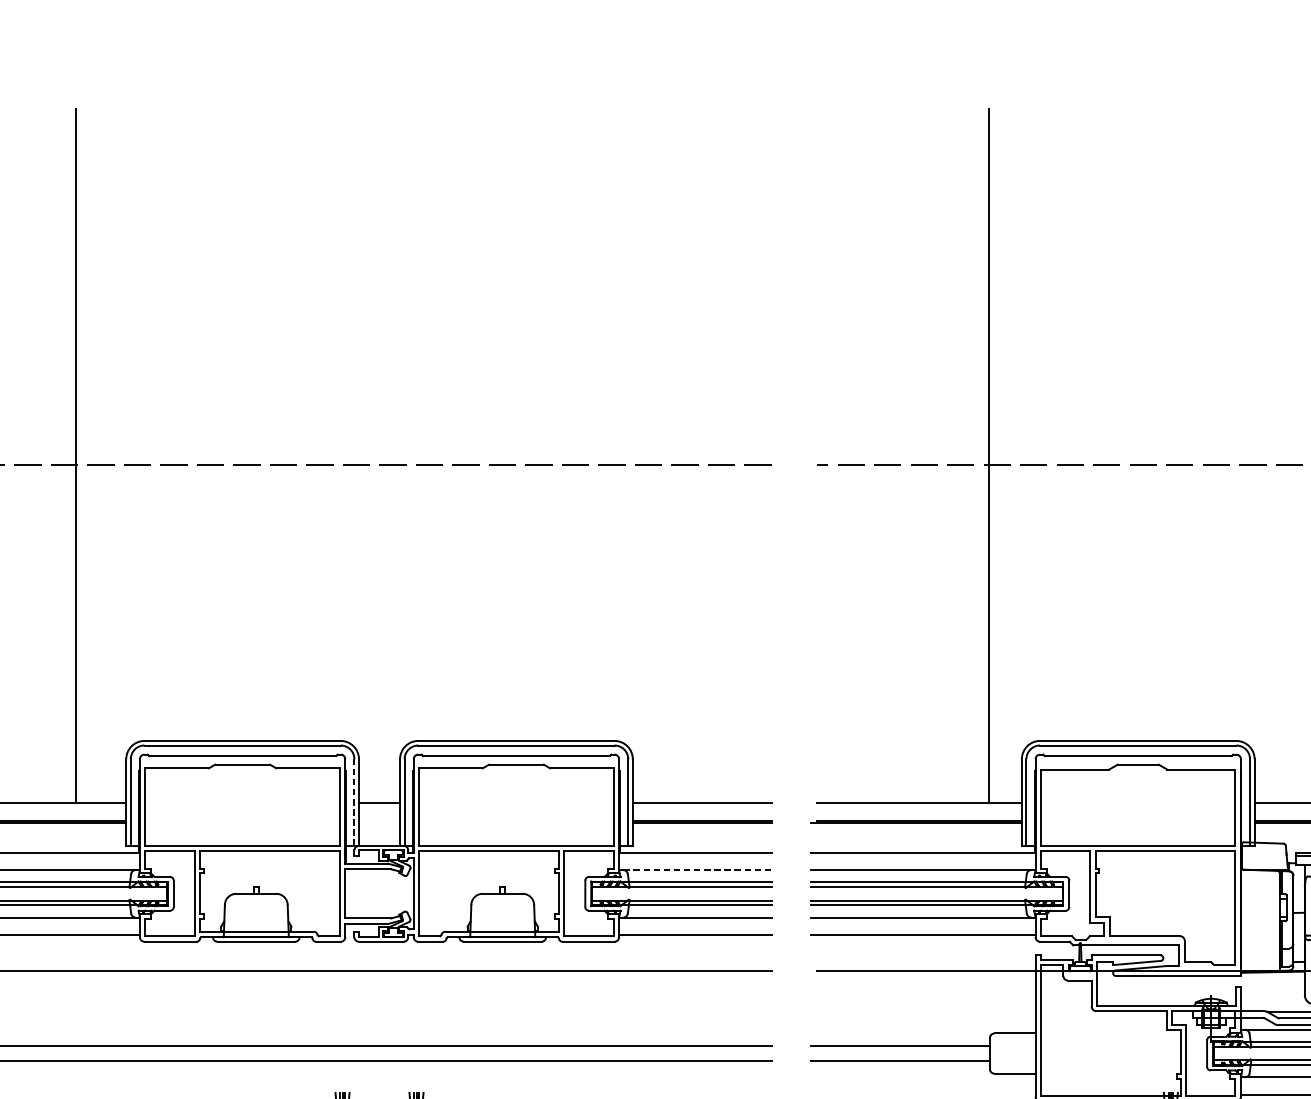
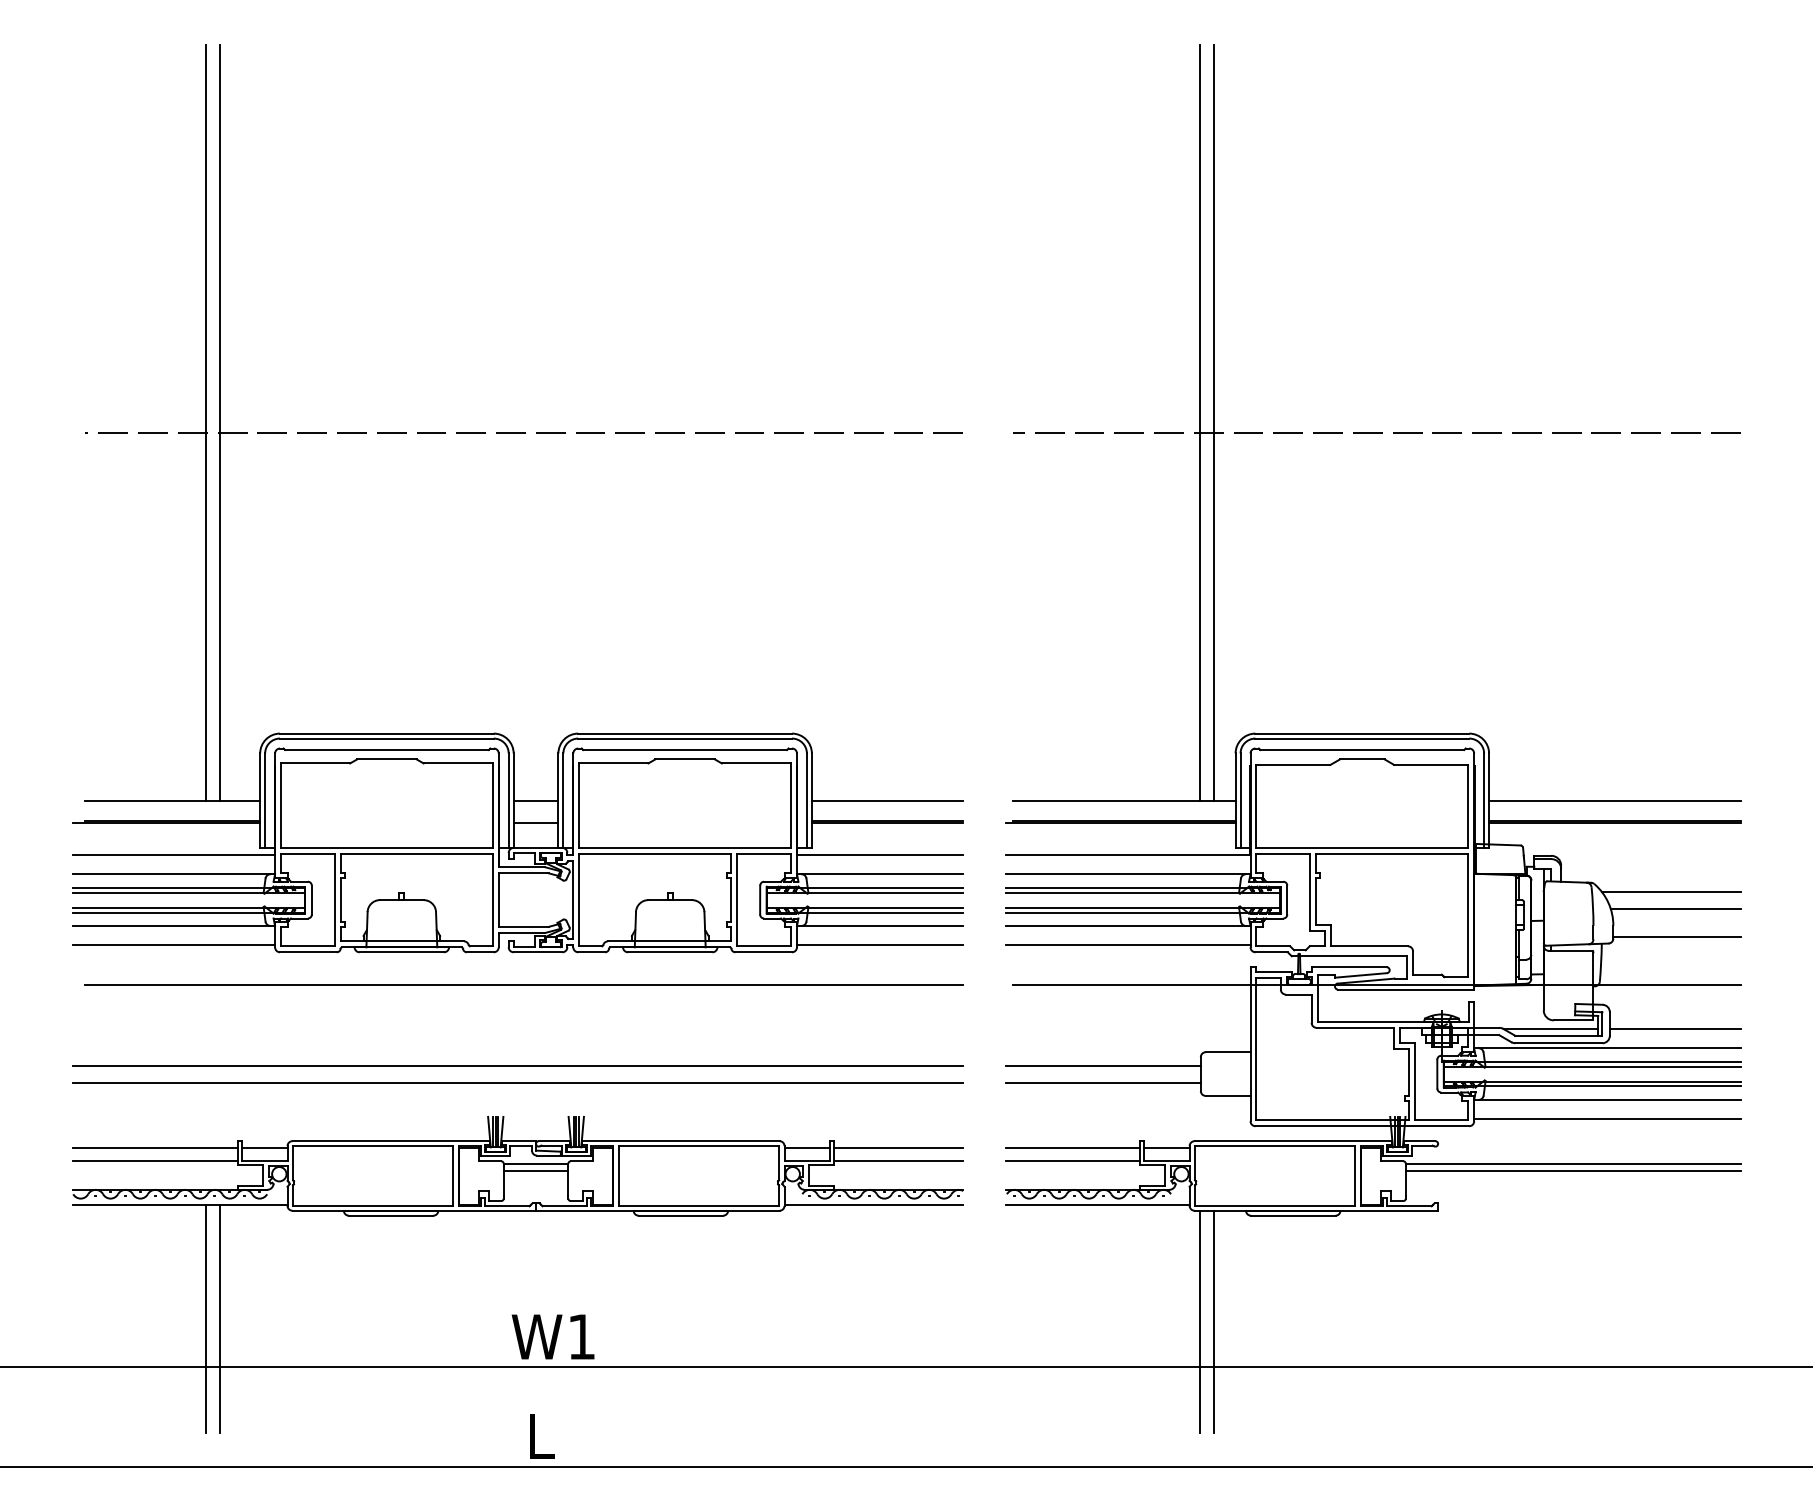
line: (89, 455) -> (220, 422), added
line: (1002, 455) -> (1214, 422), added
line: (354, 802) -> (508, 800), dashed -> solid
line: (379, 823) -> (535, 823), added
line: (697, 870) -> (882, 874), dashed -> solid

